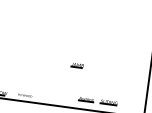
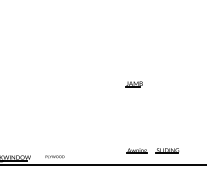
part: (77, 65) -> (133, 84), moved

